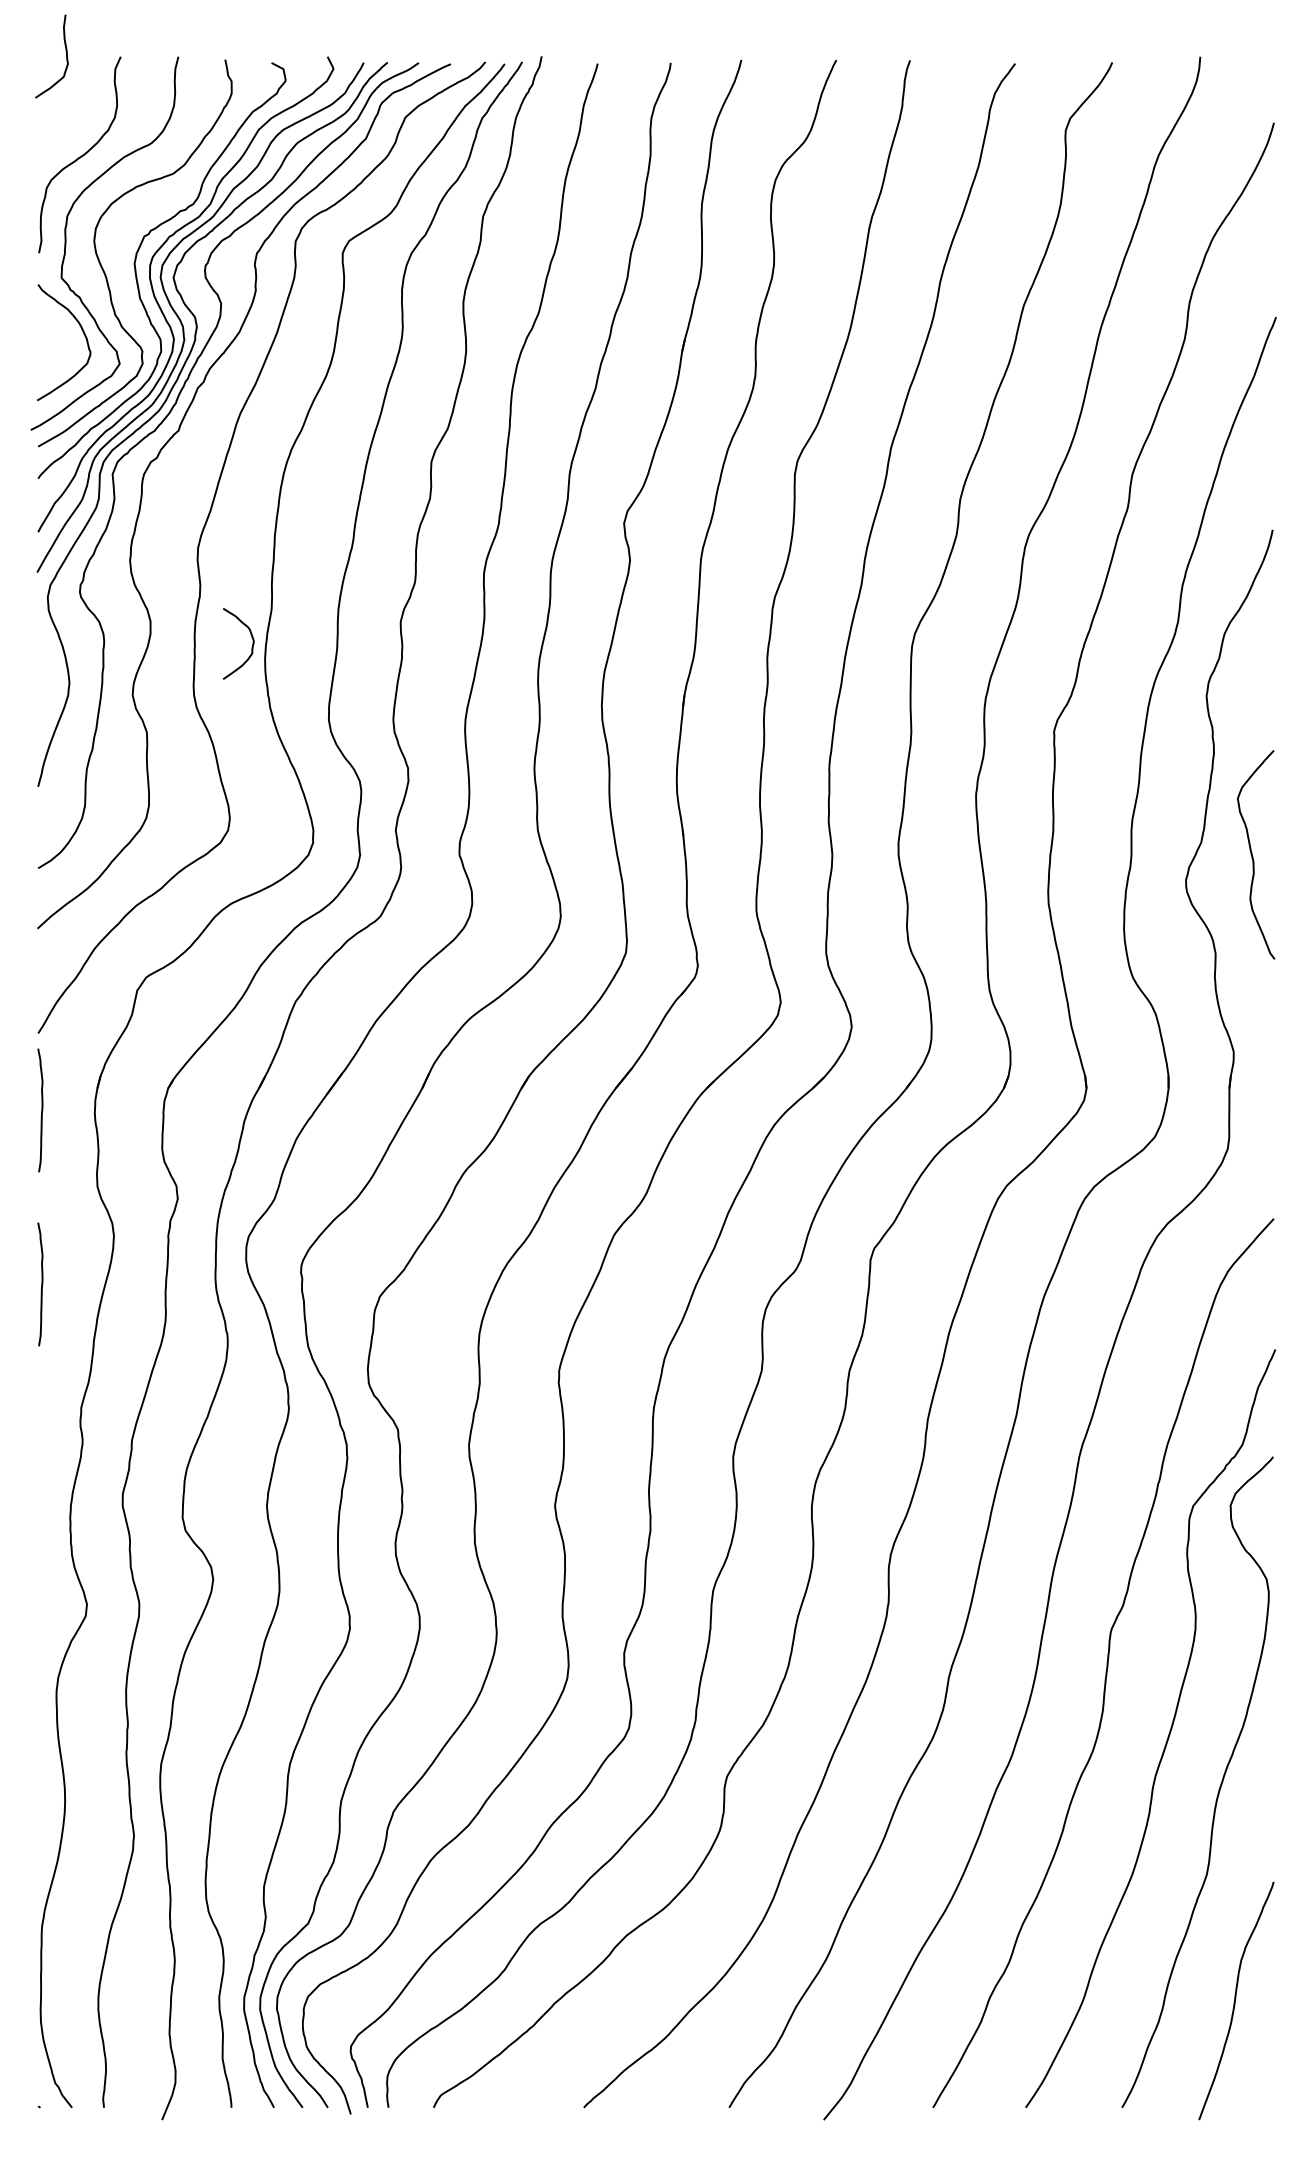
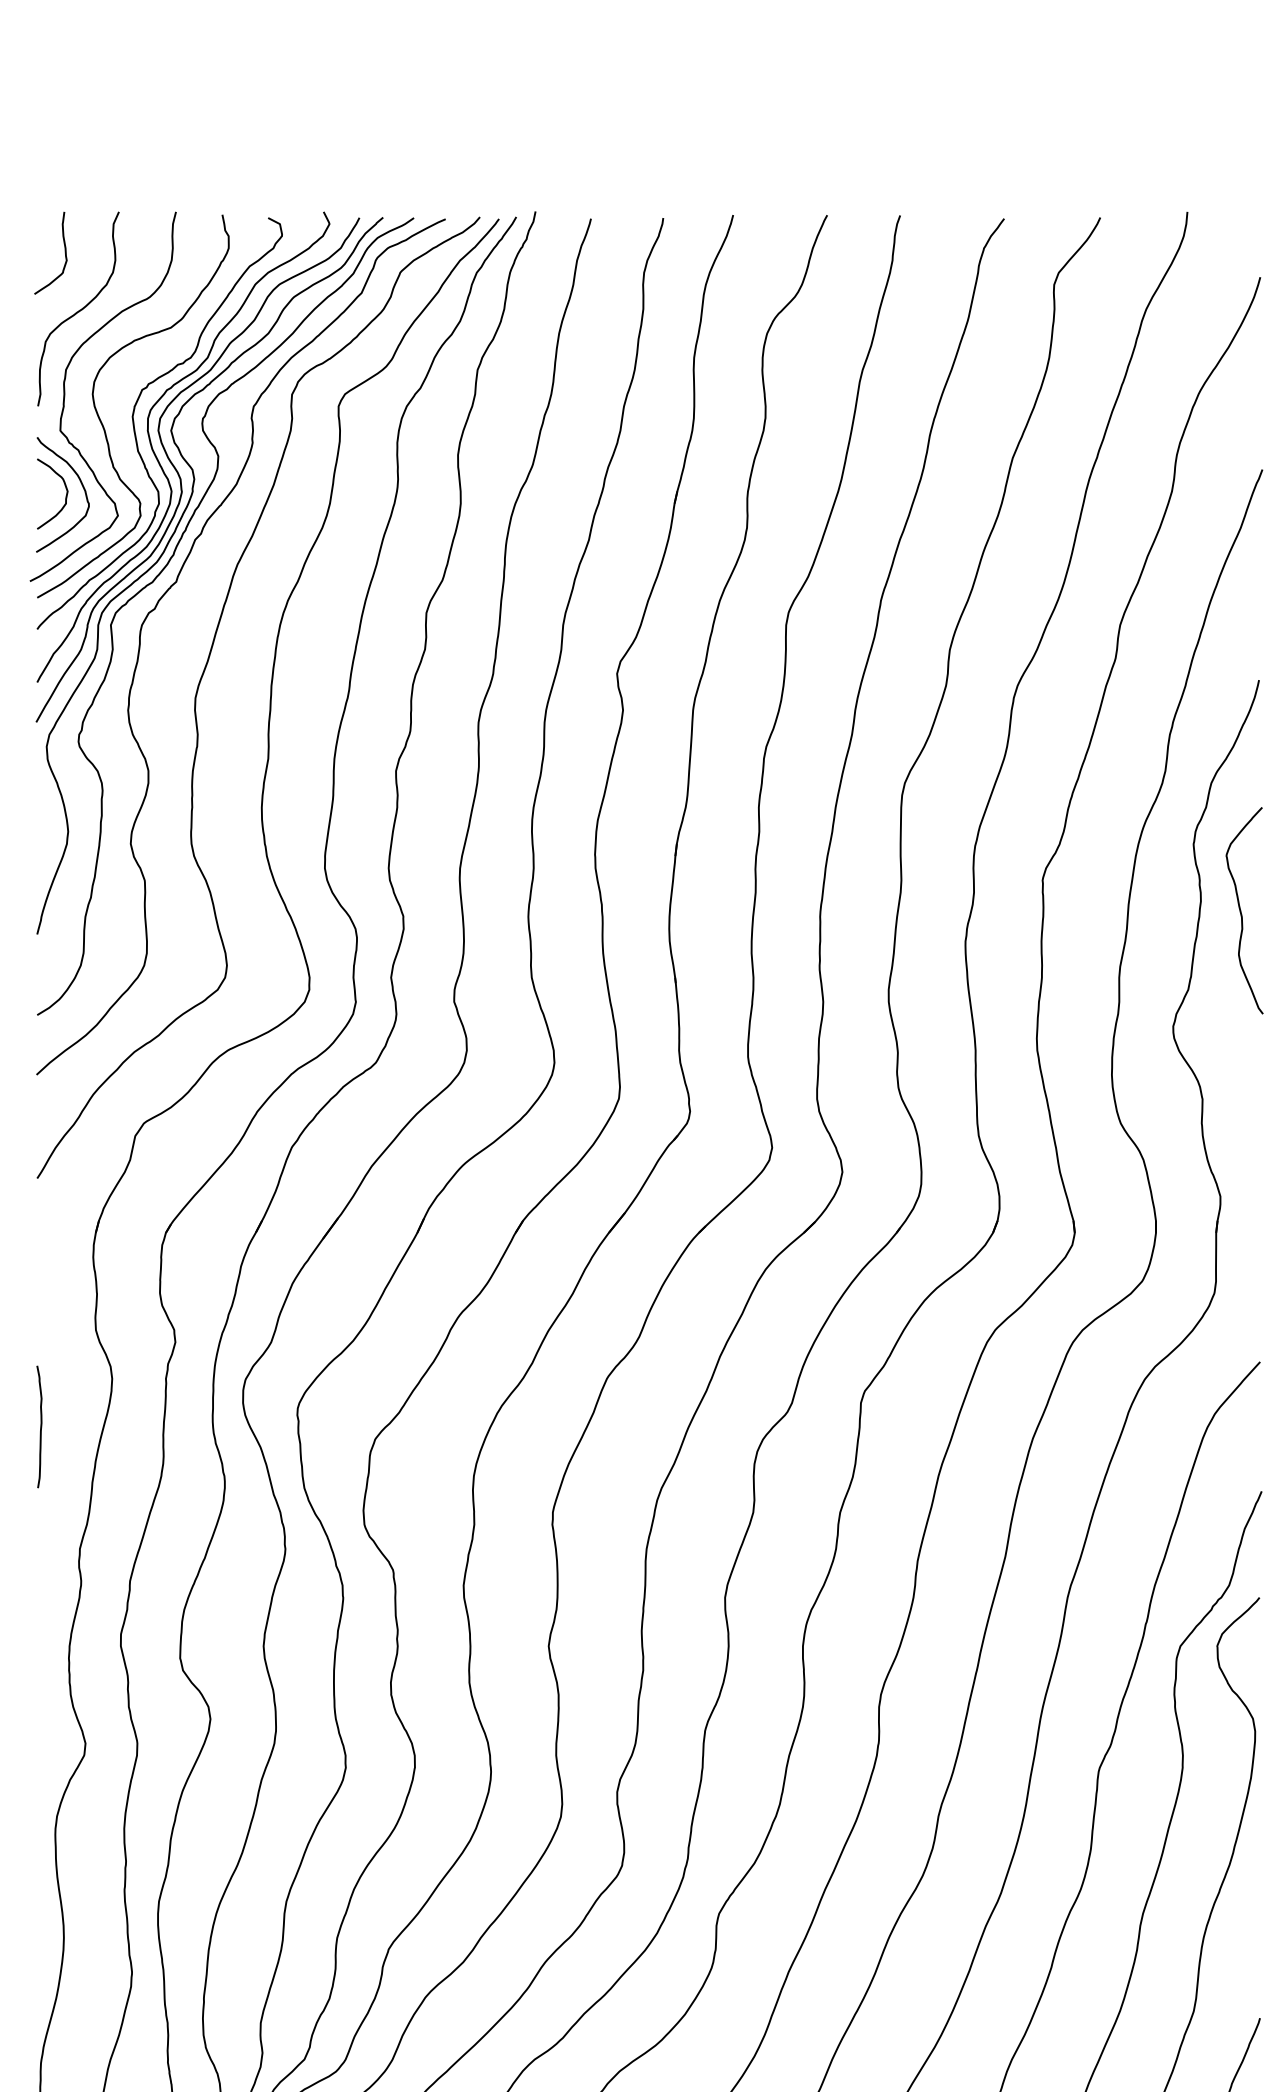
curve: (65, 51) -> (64, 248), moved
curve: (251, 646) -> (65, 496), moved
curve: (1253, 856) -> (1242, 912), moved
curve: (41, 1110) -> (40, 1254), removed

